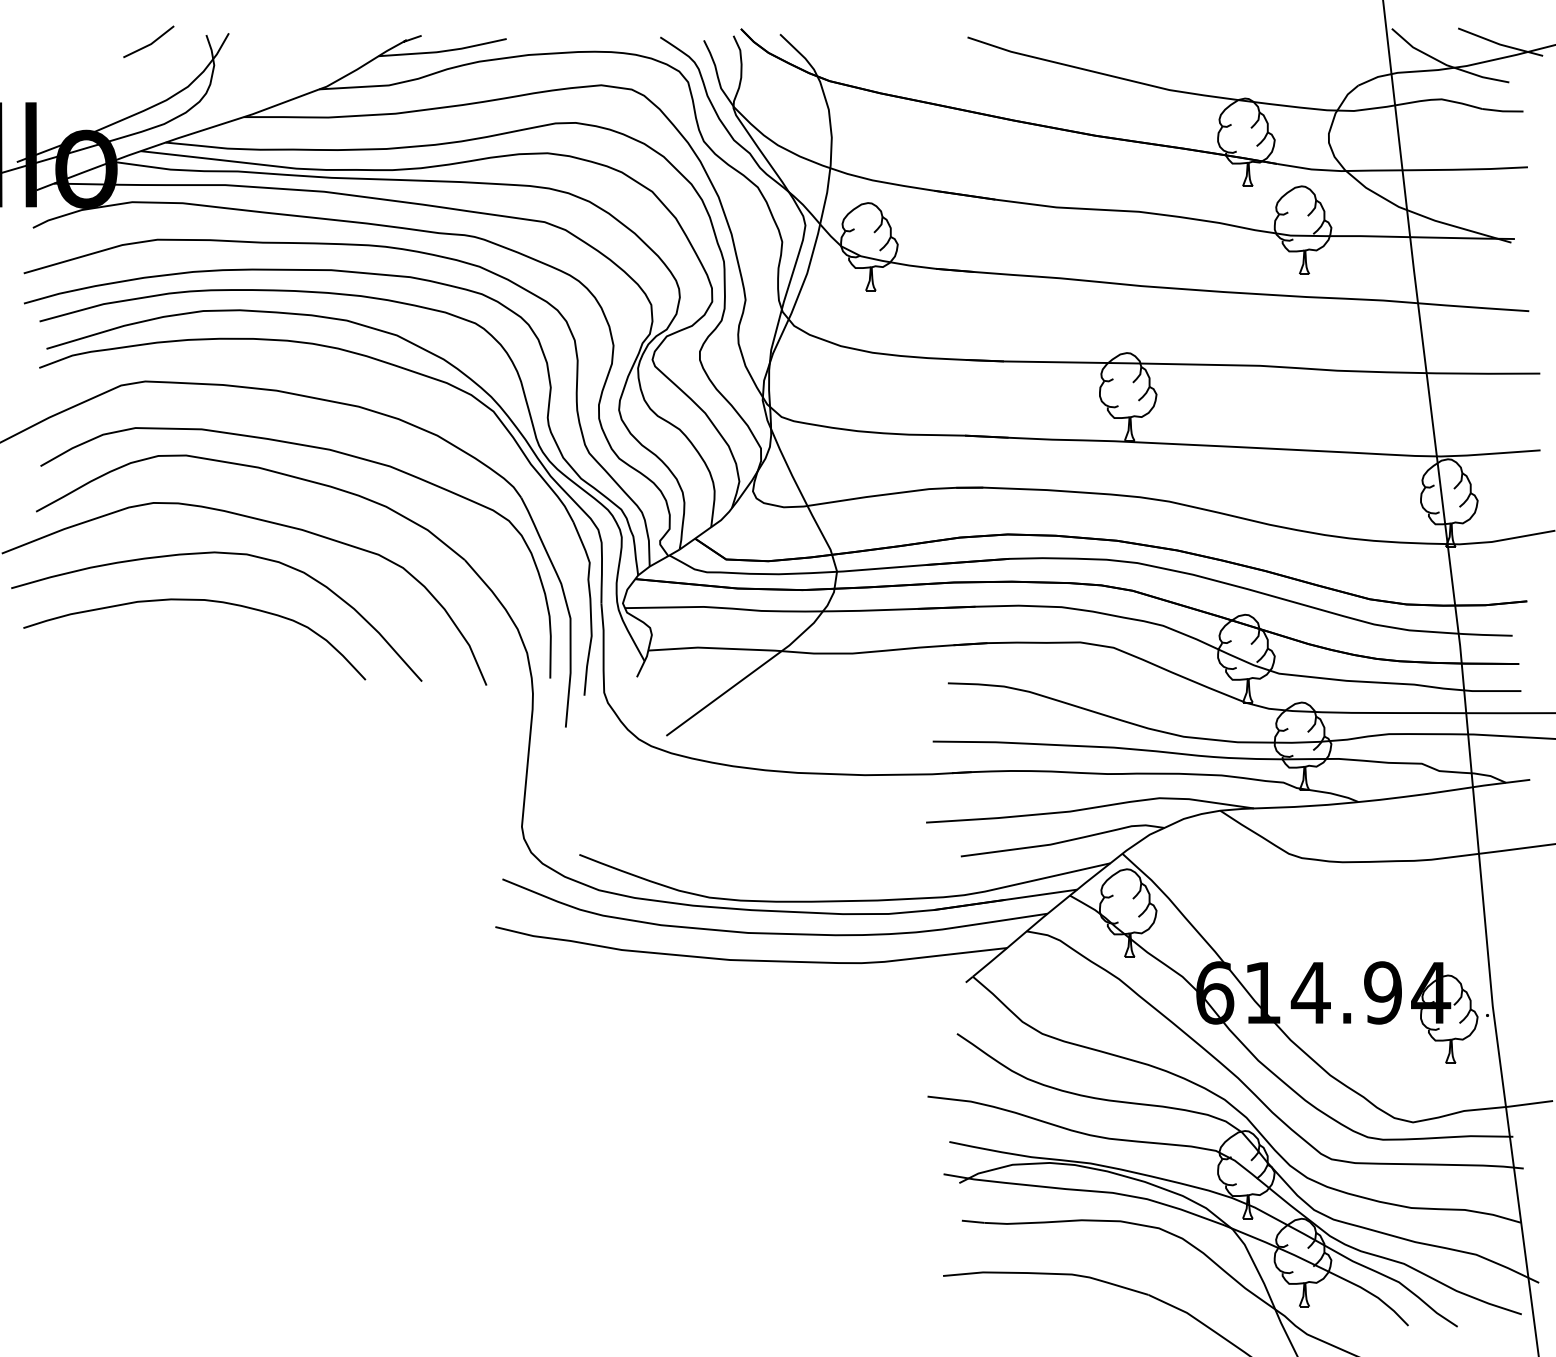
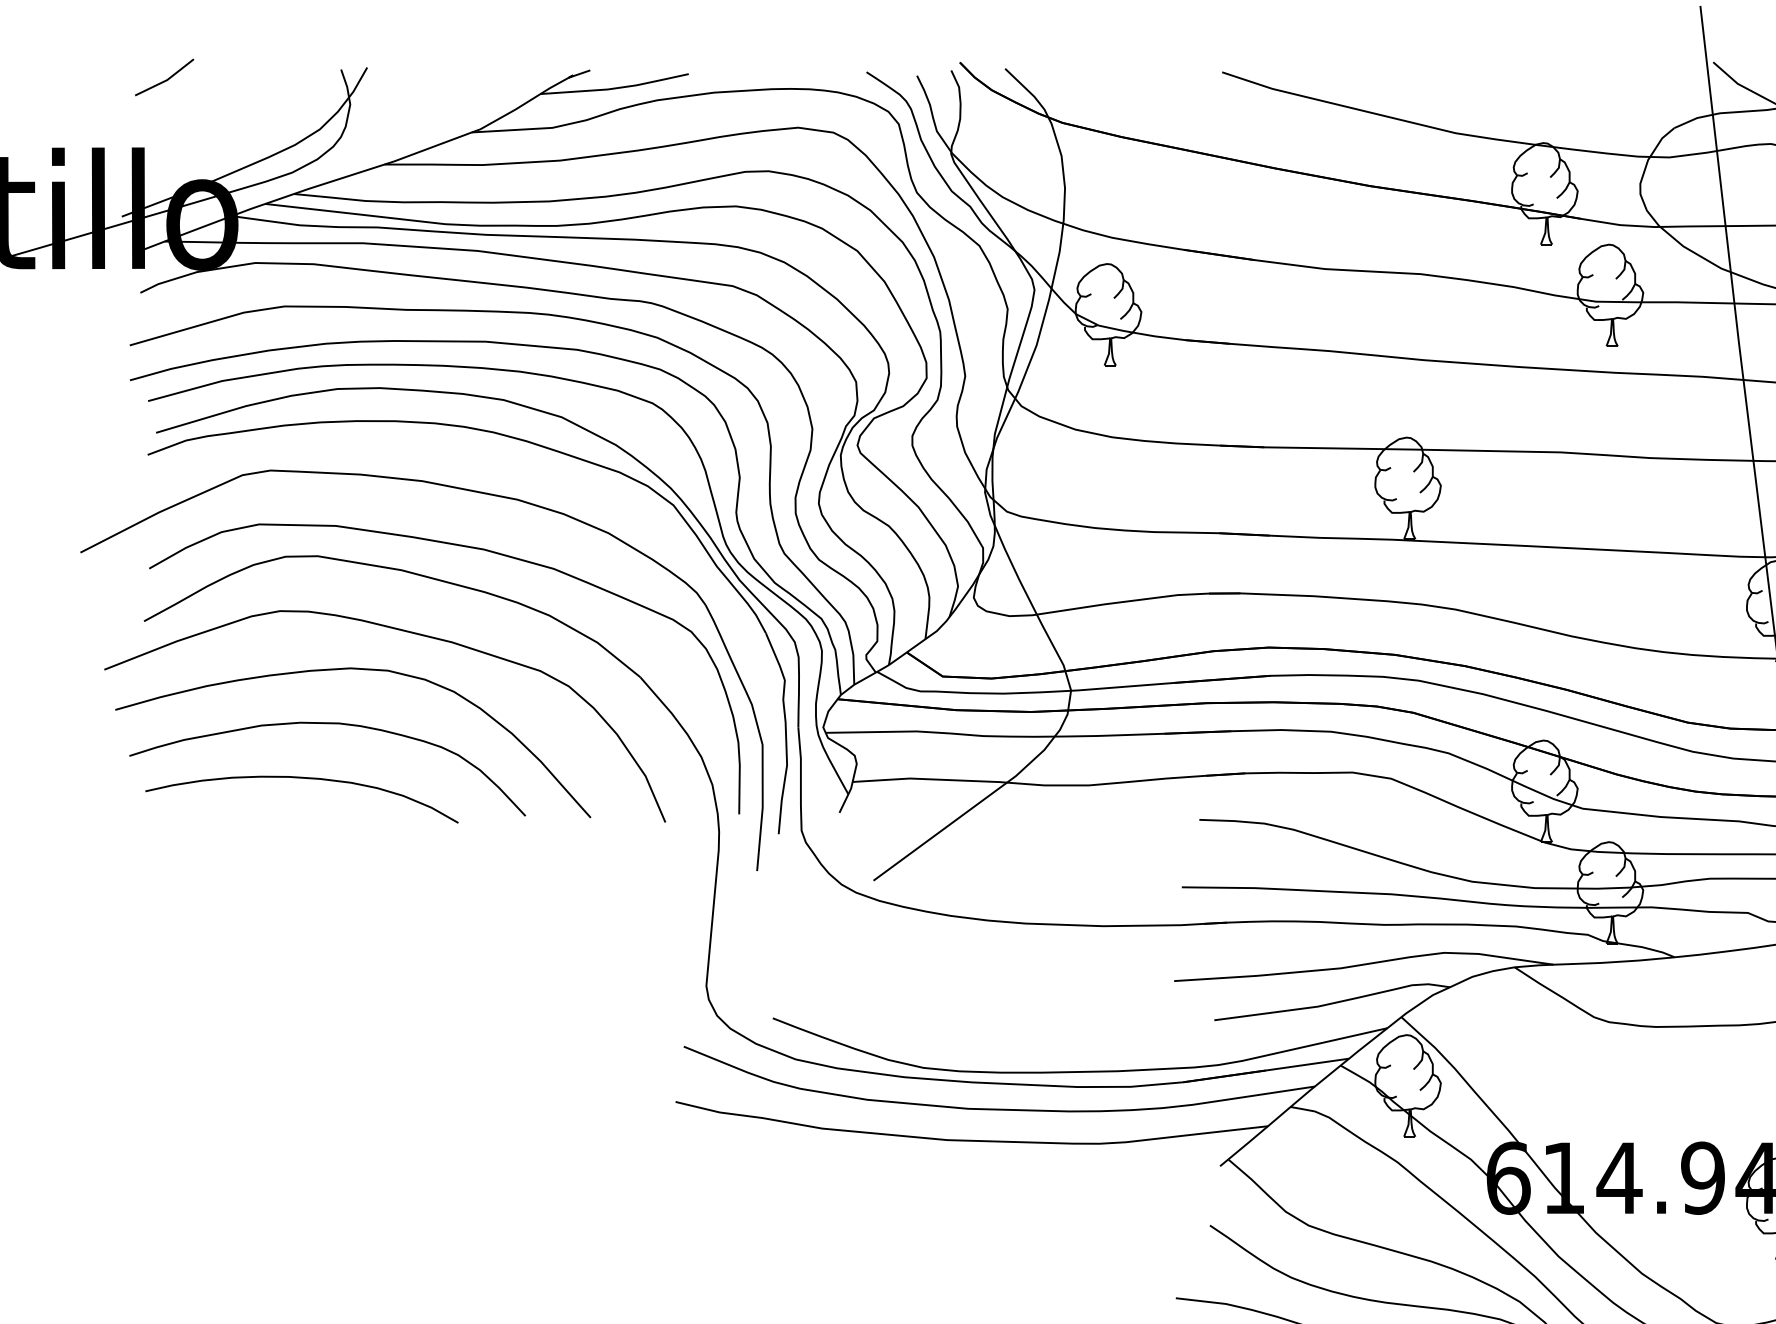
line: (149, 43) -> (165, 79), moved
curve: (176, 648) -> (306, 779), added

